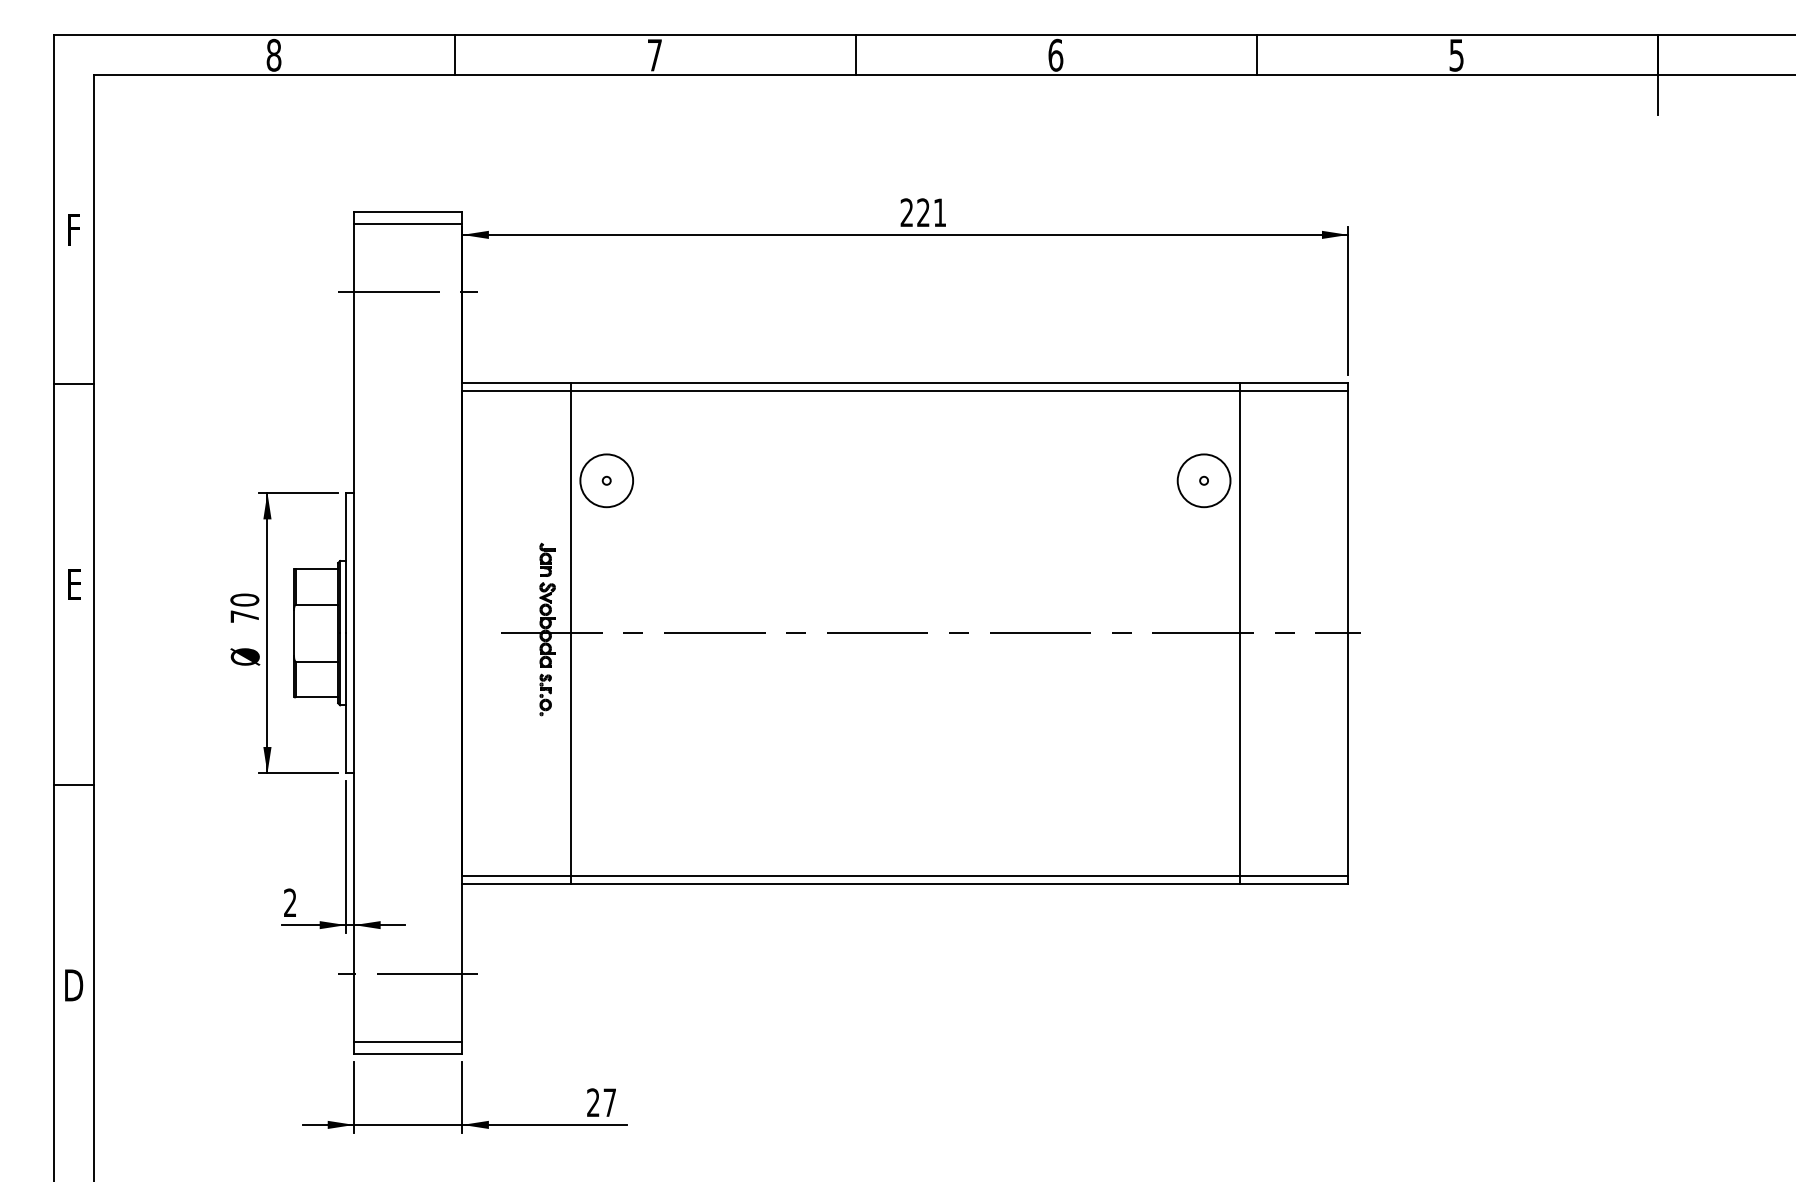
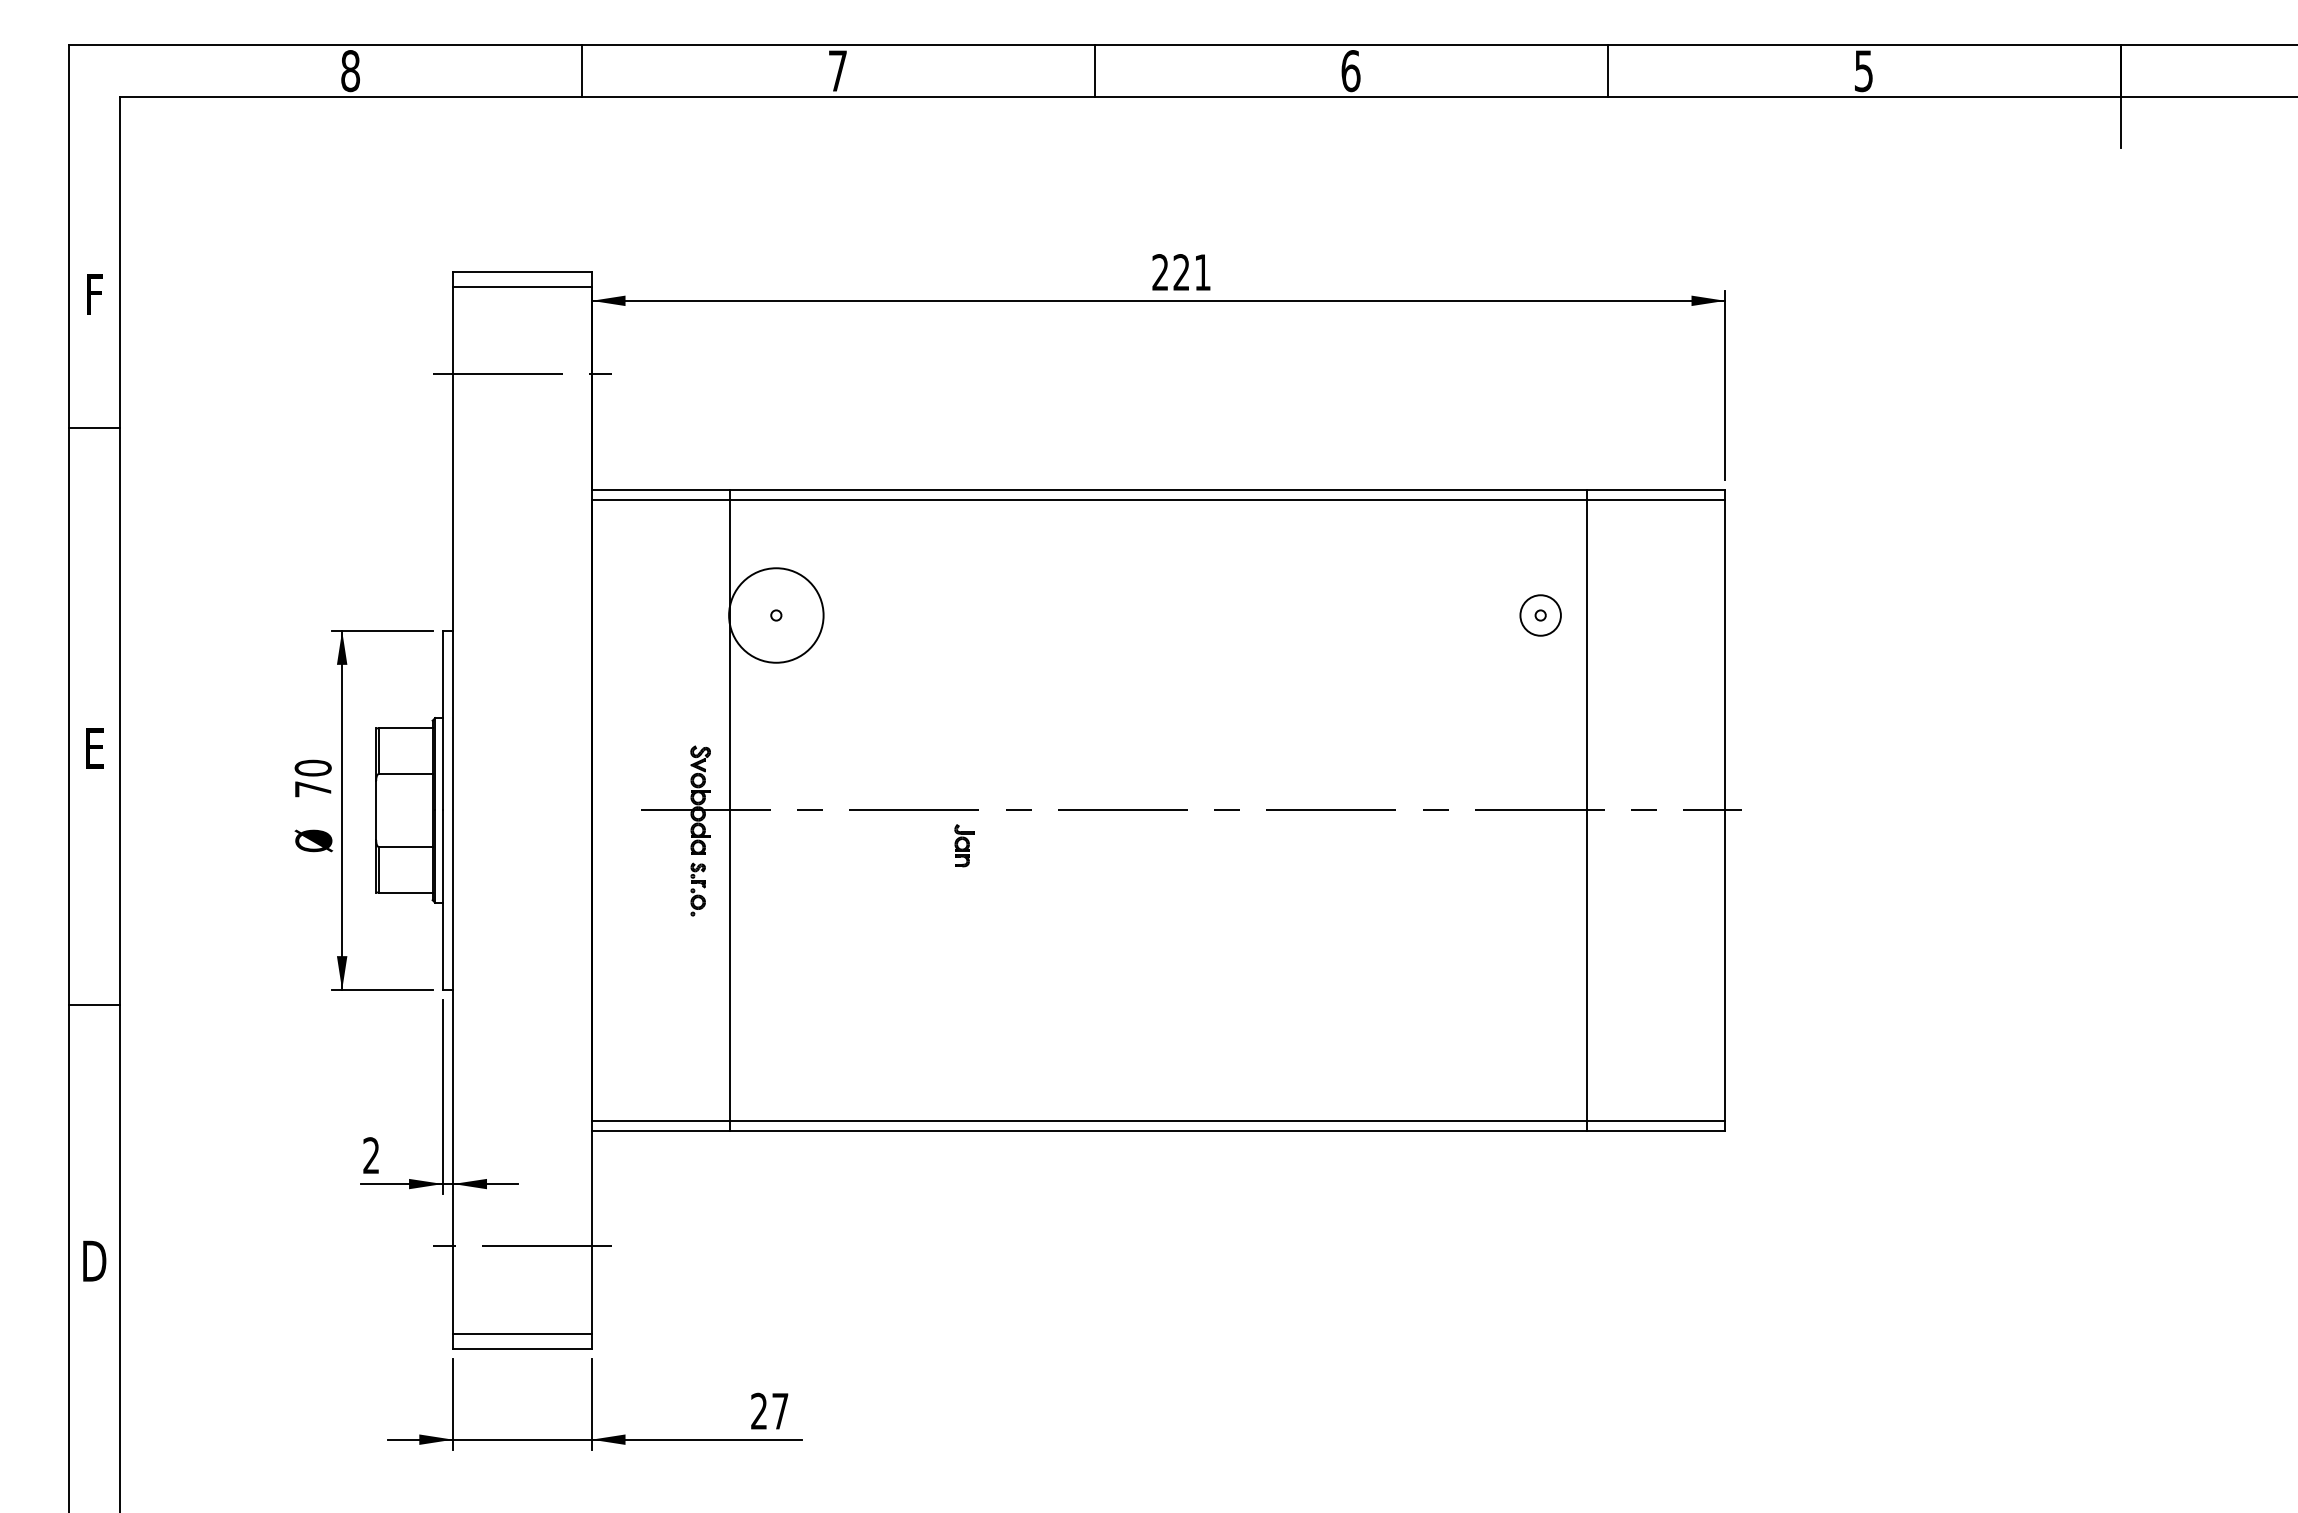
line: (73, 383) -> (94, 427), moved
circle: (606, 480) -> (776, 615), size x1.4
circle: (1203, 480) -> (1540, 615), size x0.6
part: (547, 559) -> (964, 845), moved

